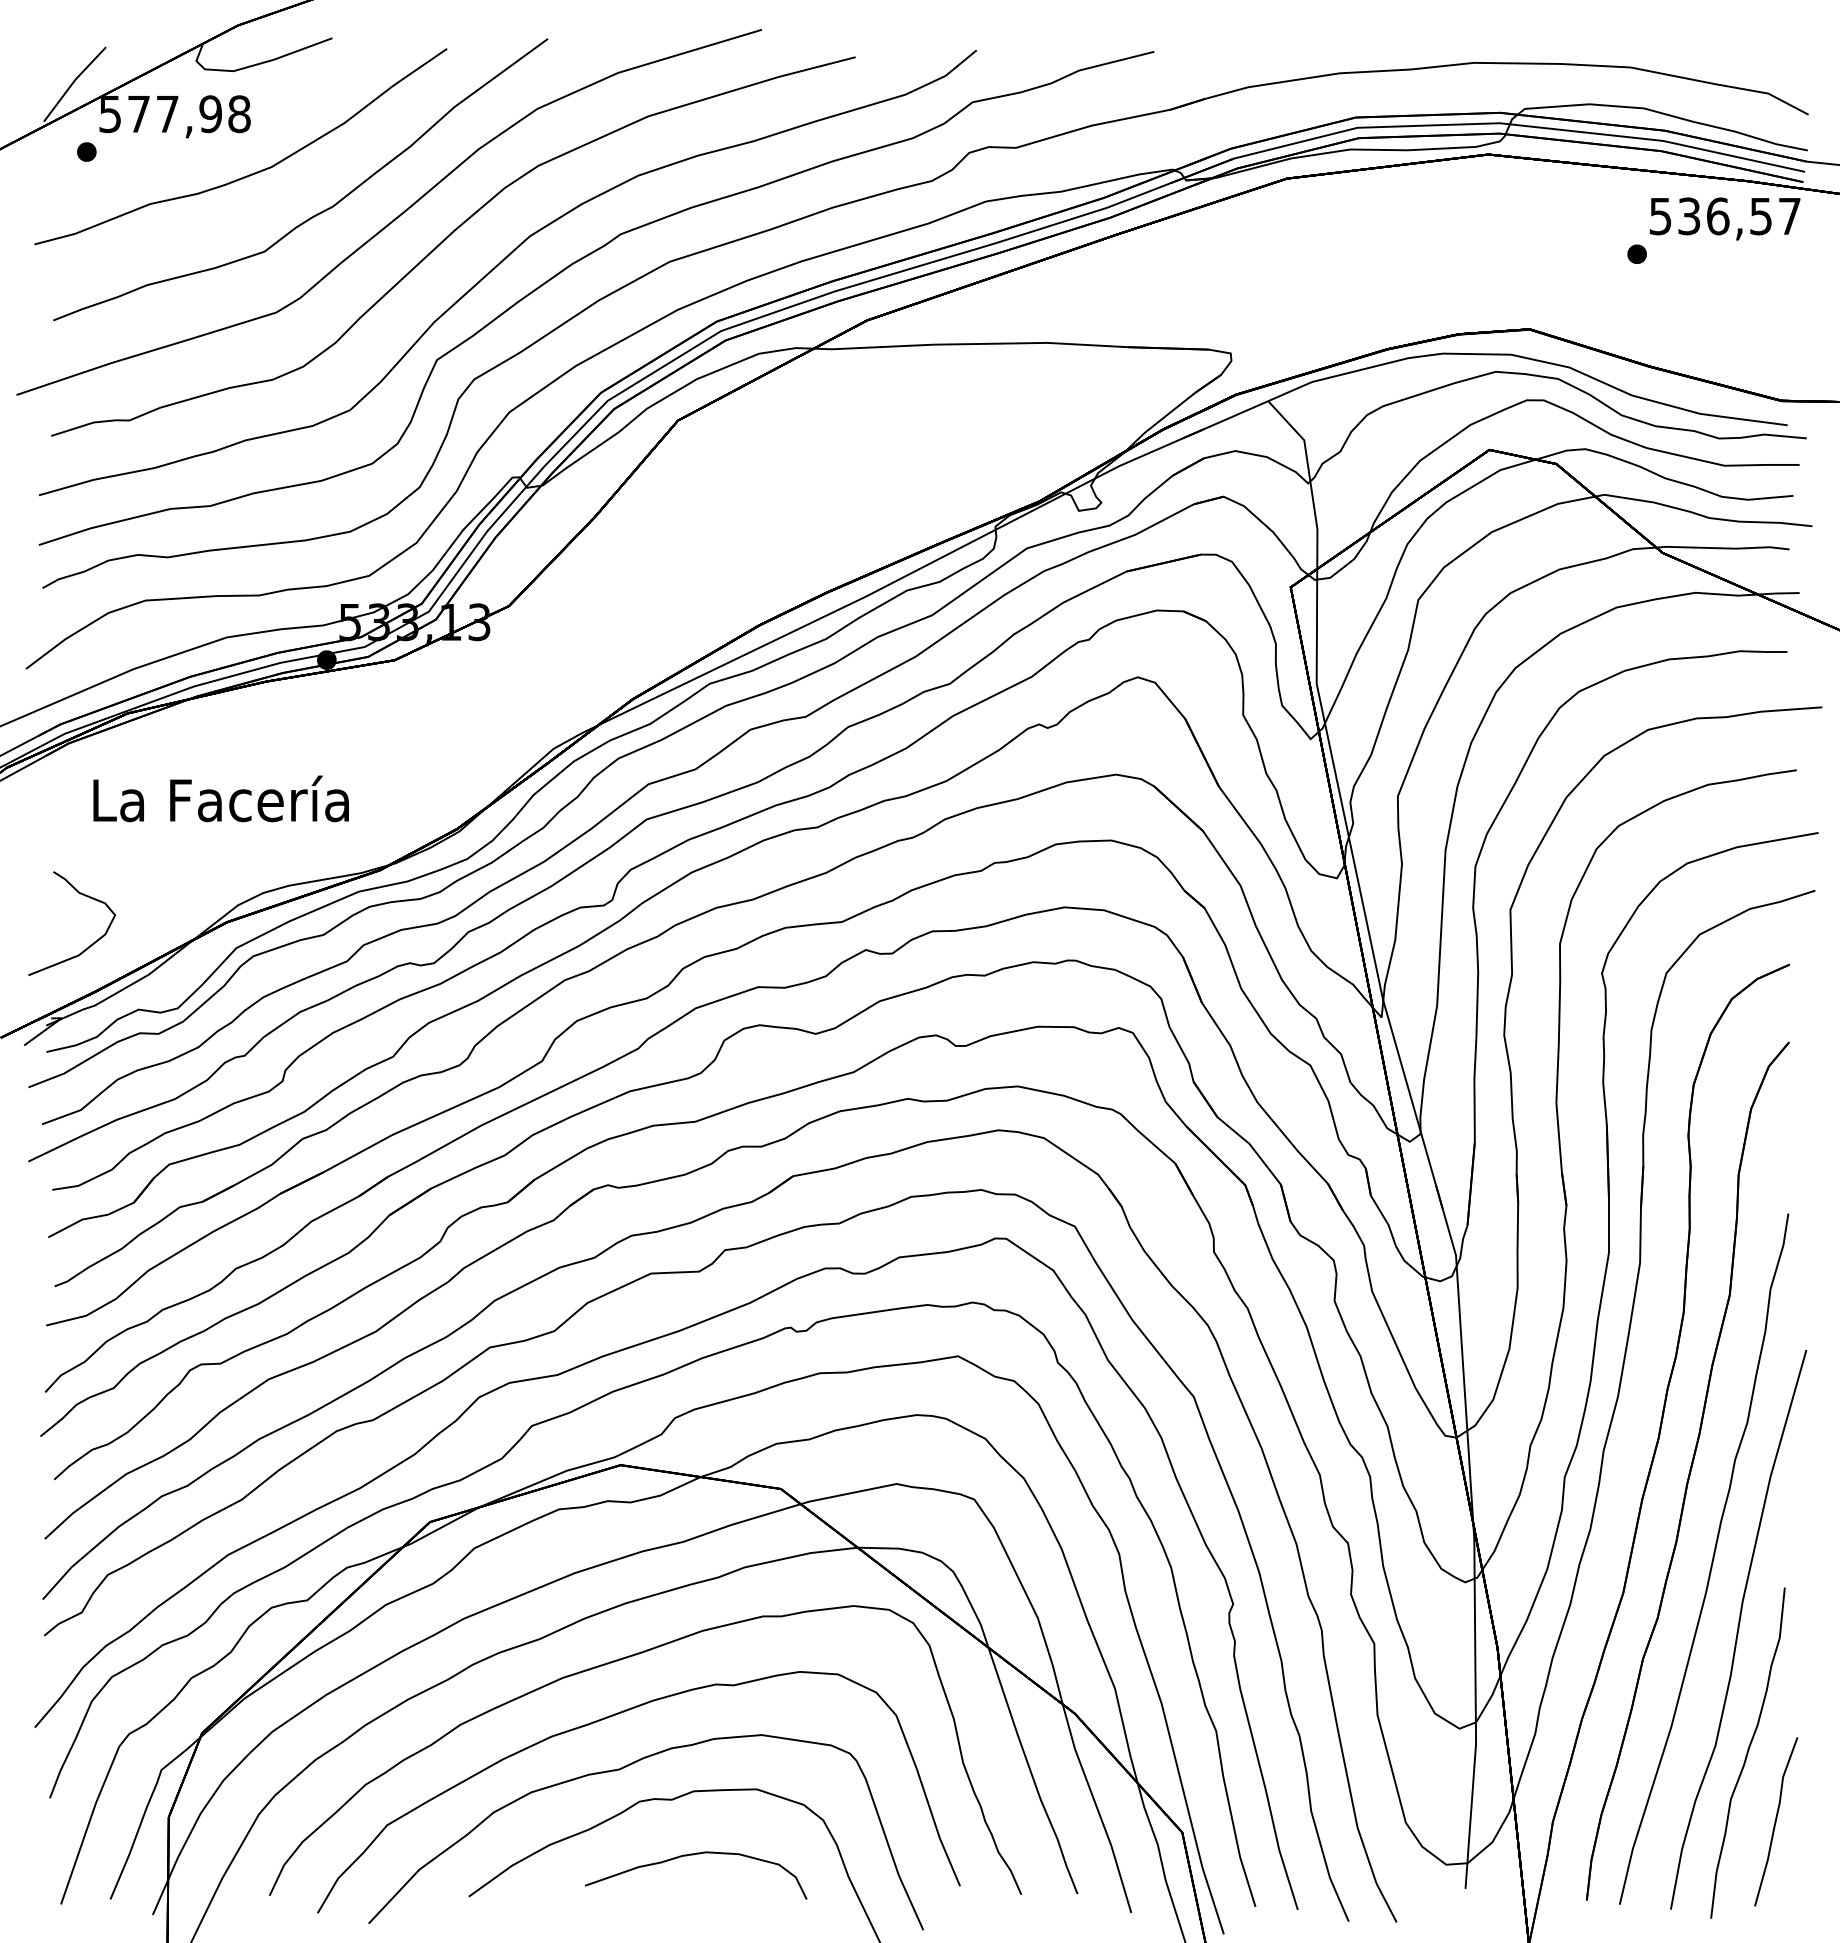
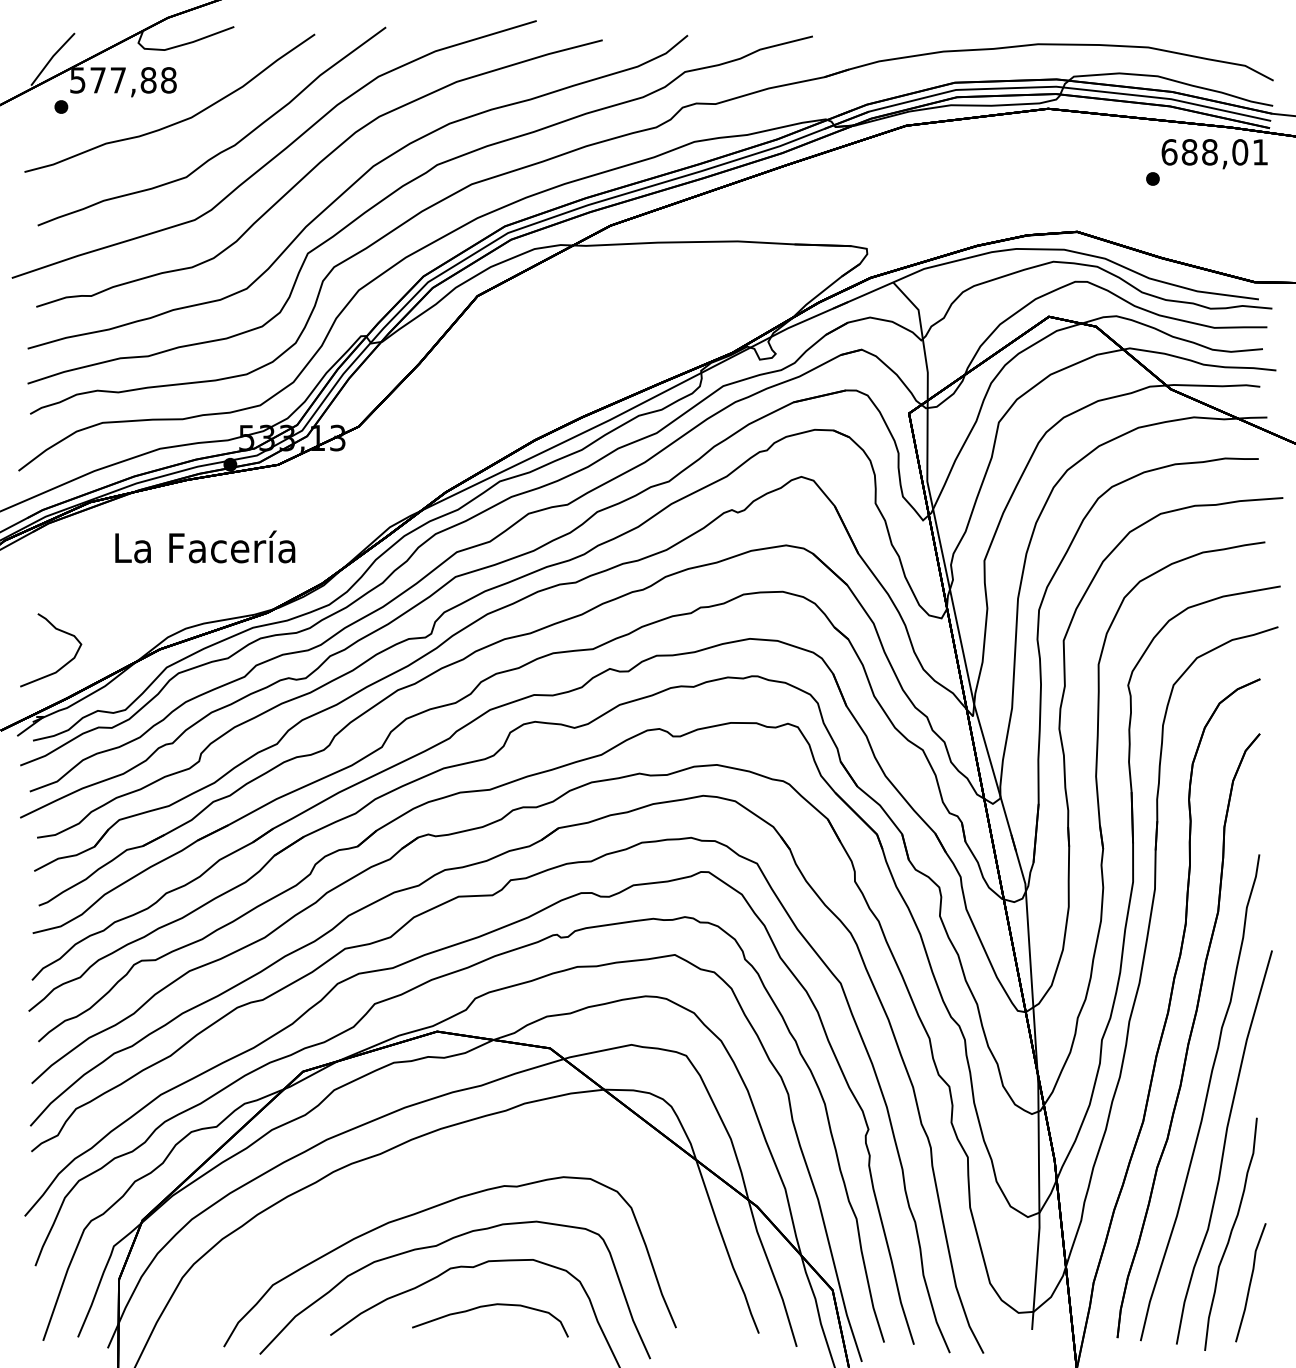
text: (210, 114) -> (148, 80), 577,98 -> 577,88
text: (1724, 216) -> (1214, 152), 536,57 -> 688,01
text: (220, 798) -> (204, 546), moved
part: (617, 1661) -> (435, 1169), removed

